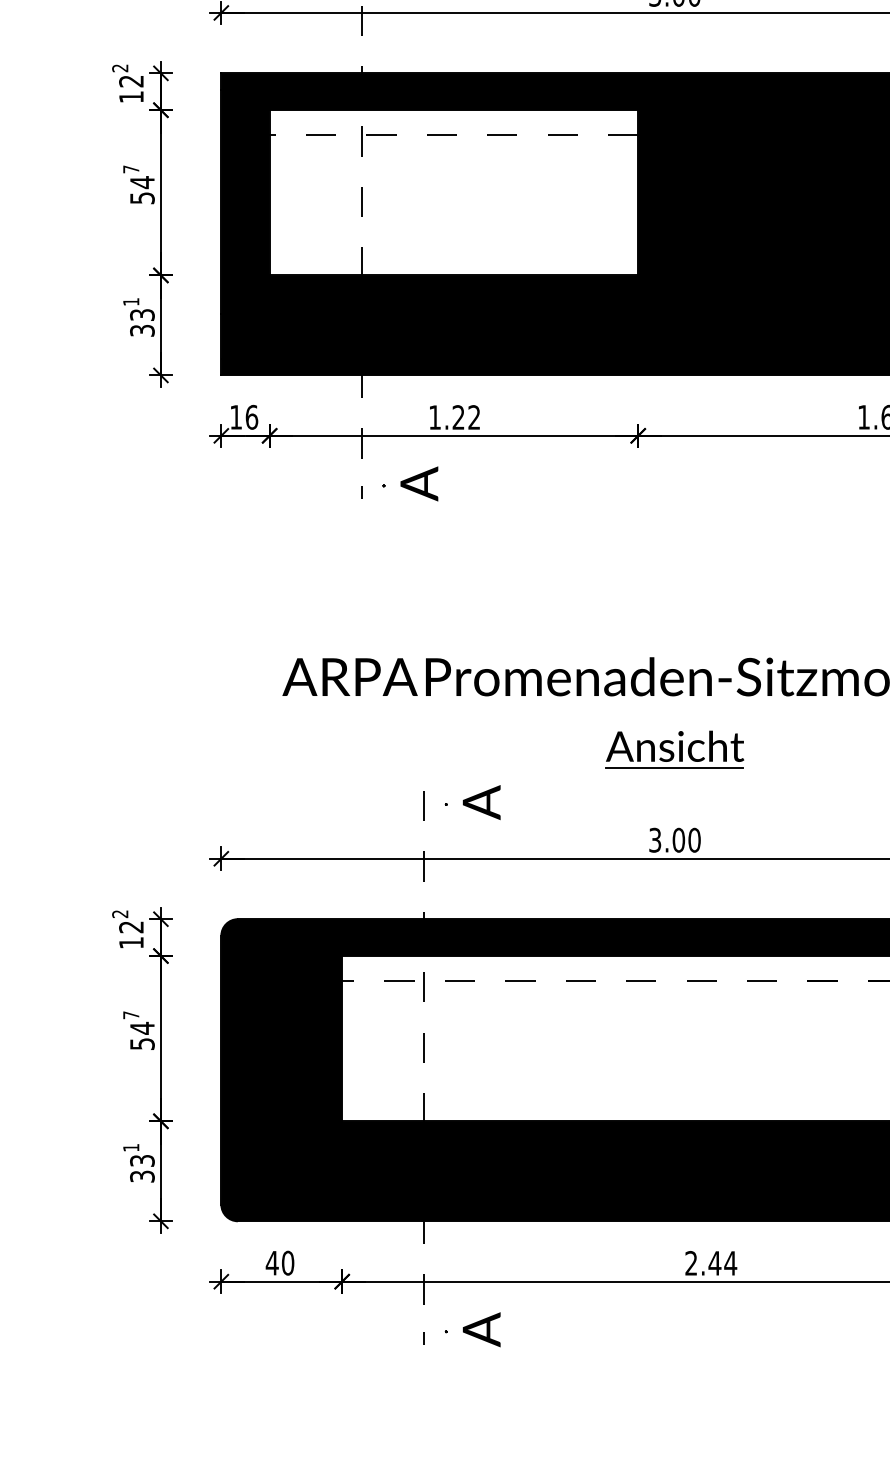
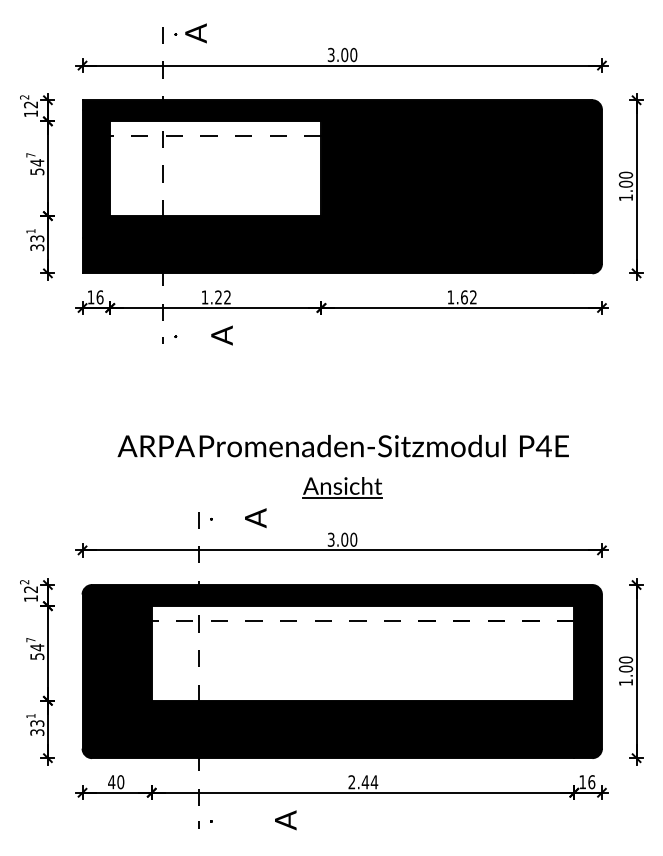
text: (418, 483) -> (221, 335), moved
text: (481, 803) -> (255, 518), moved
text: (481, 1330) -> (285, 820), moved

